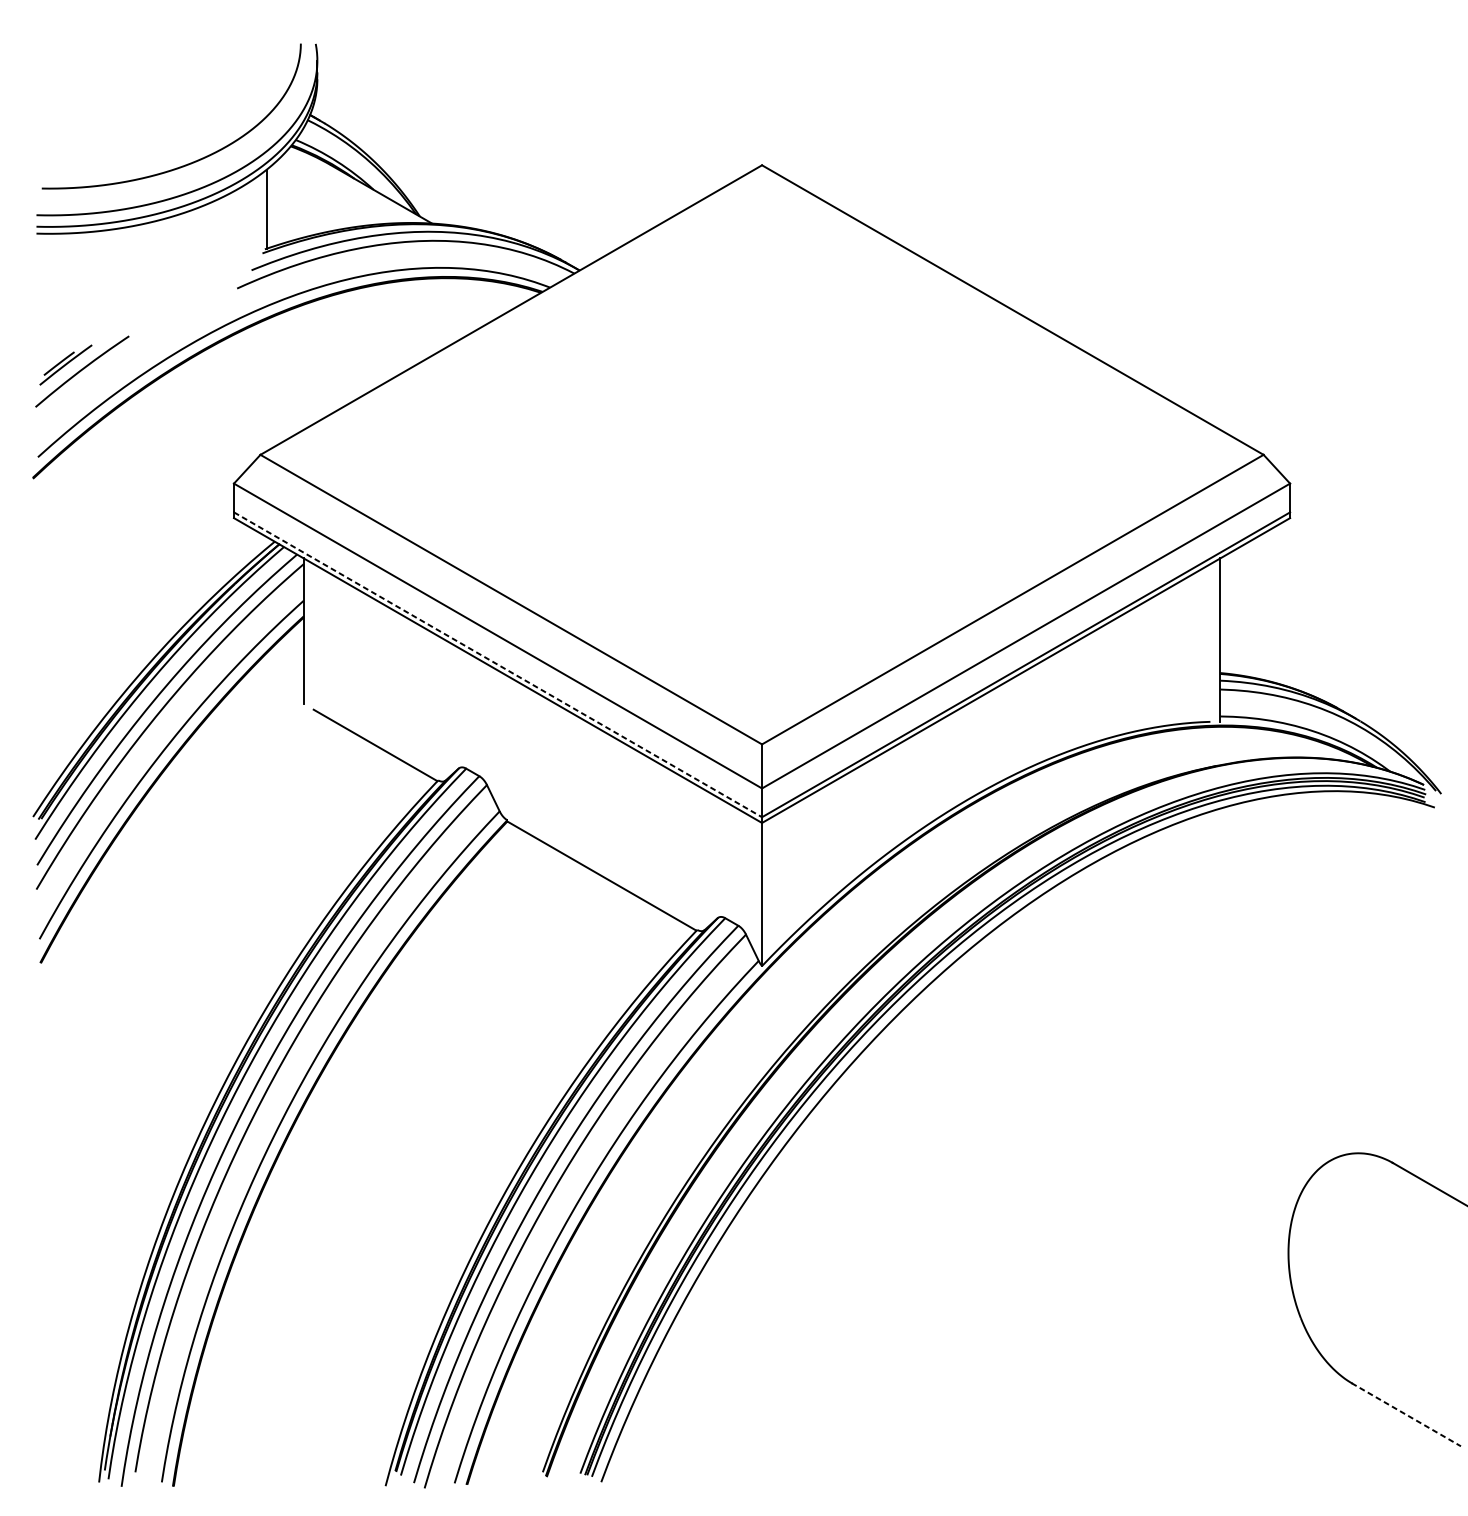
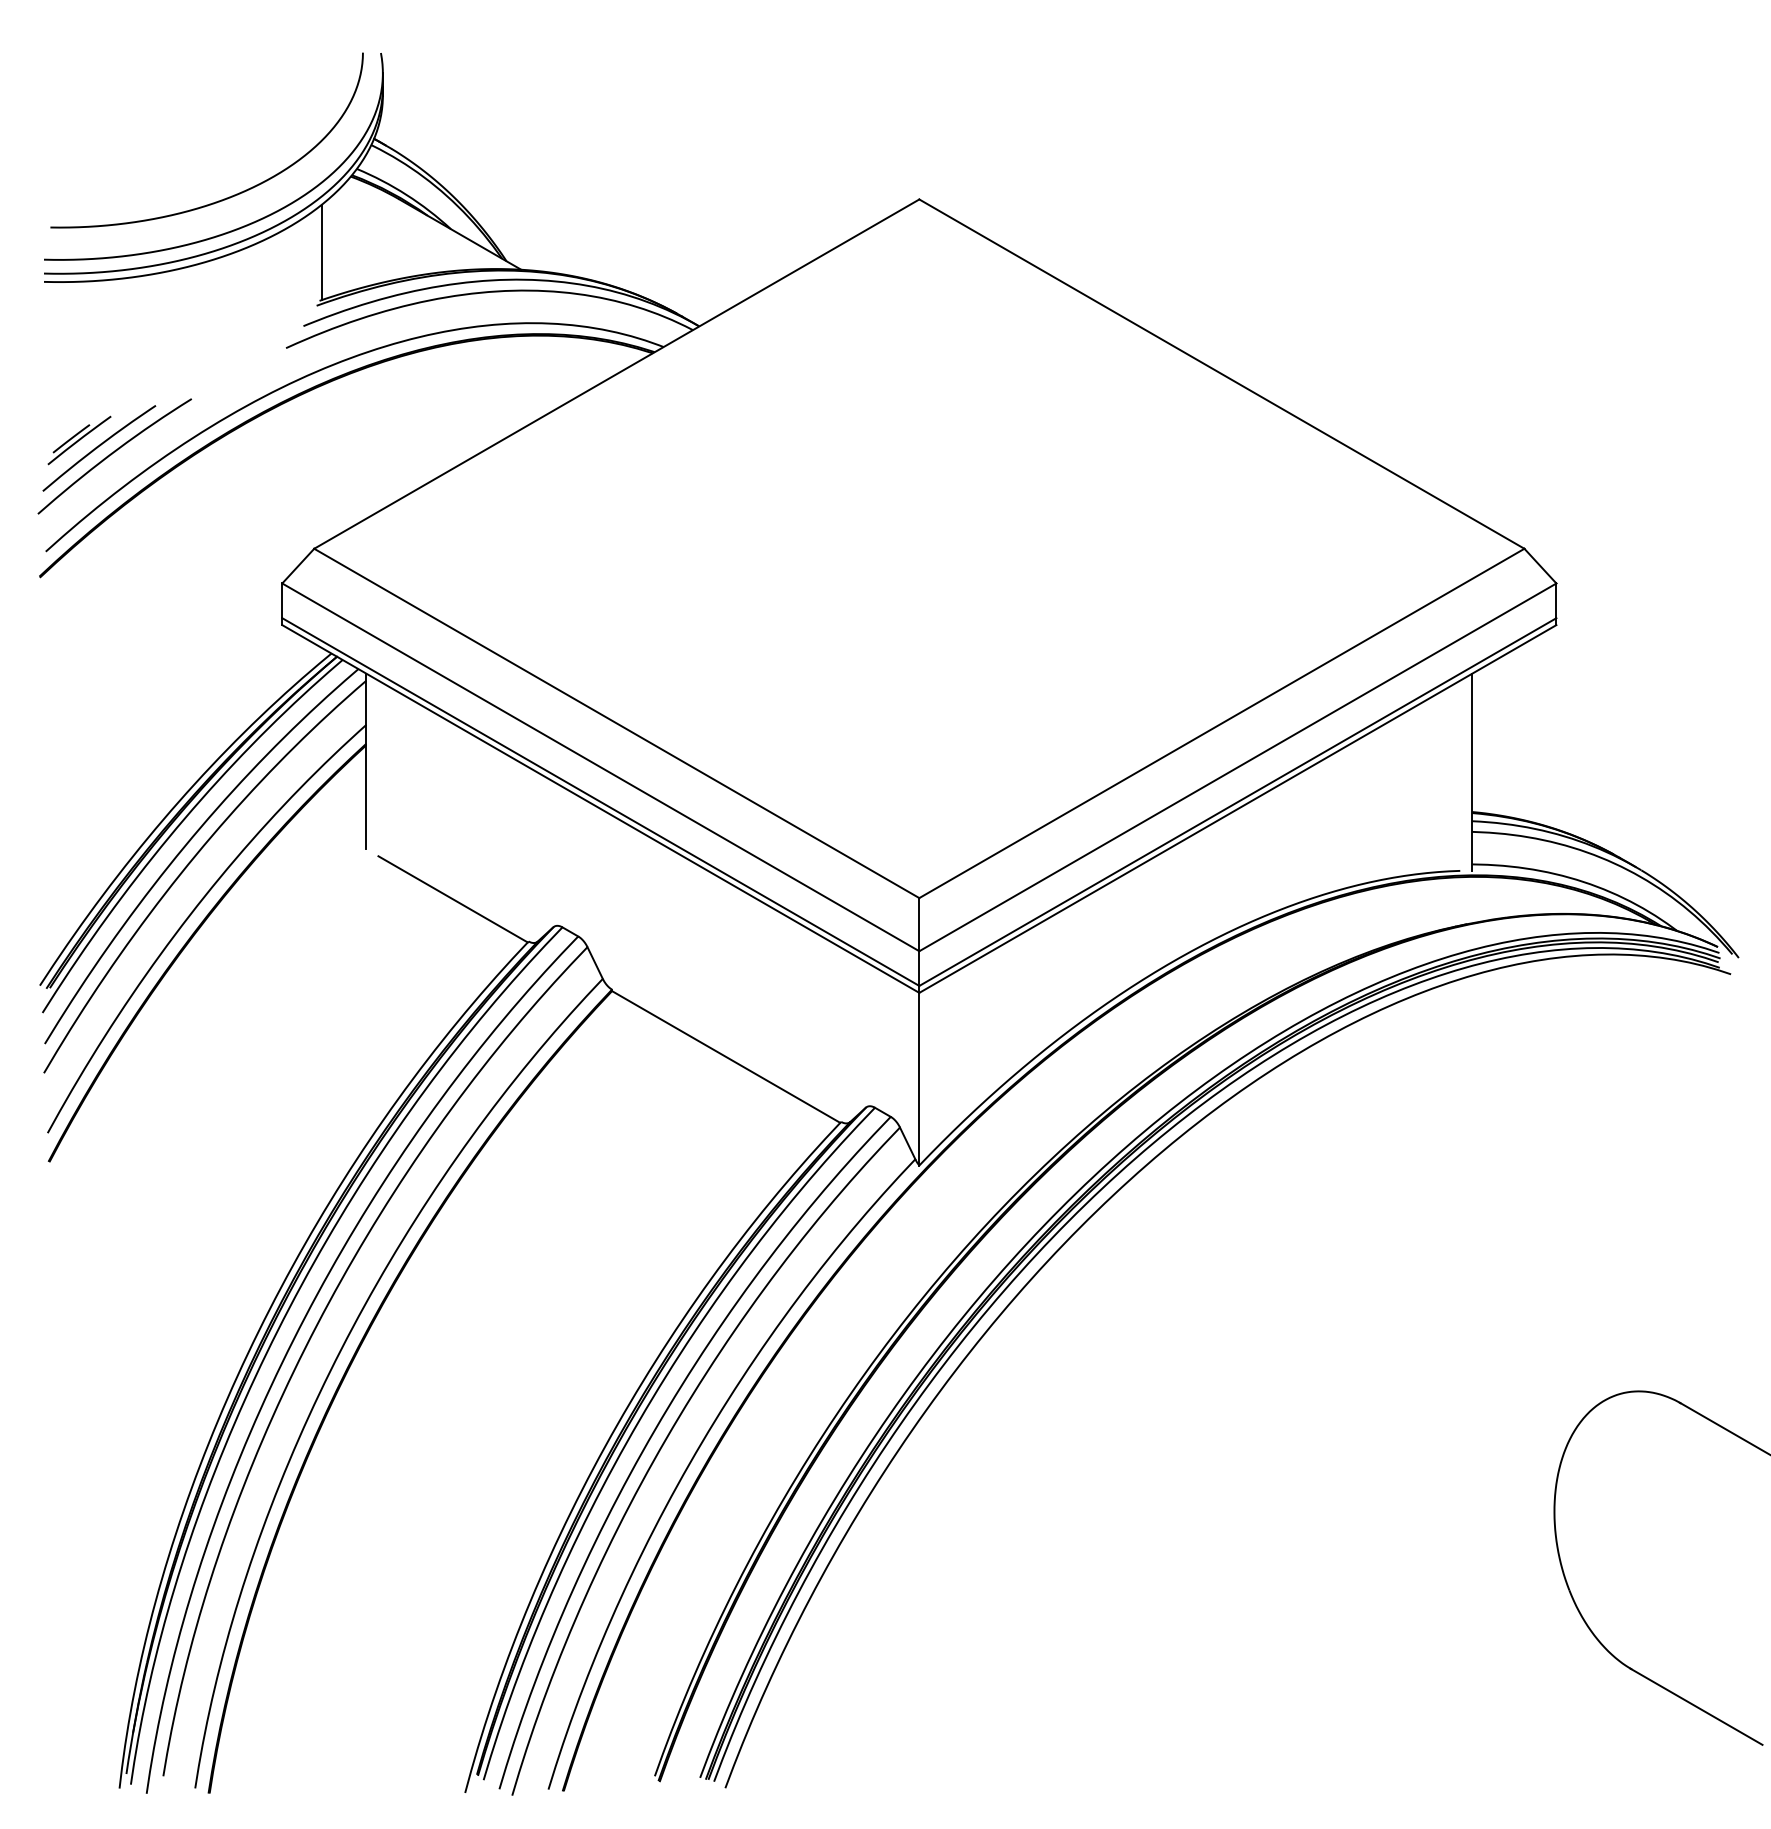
curve: (93, 376) -> (112, 454), added
line: (497, 665) -> (600, 802), dashed -> solid
line: (1406, 1415) -> (1696, 1707), dashed -> solid

